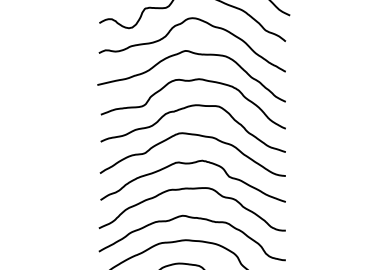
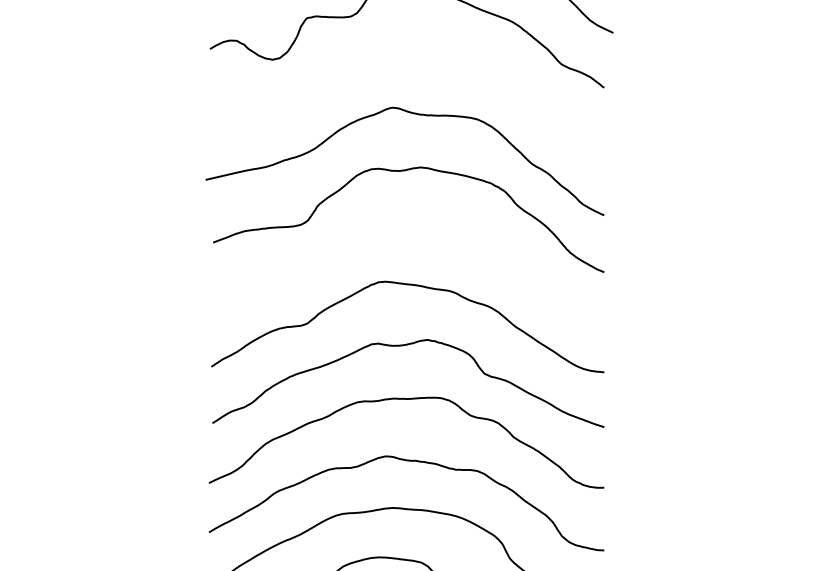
curve: (181, 24) -> (383, 51), removed
curve: (186, 108) -> (394, 229), removed

